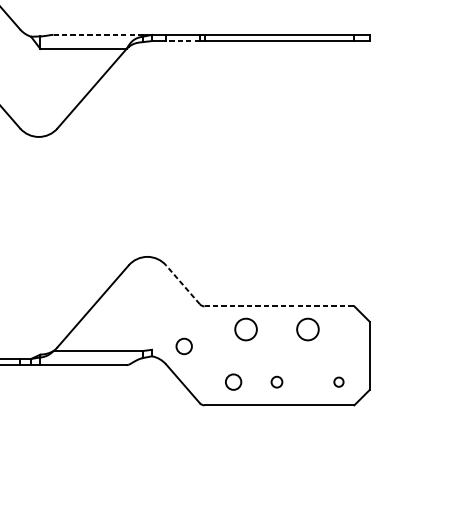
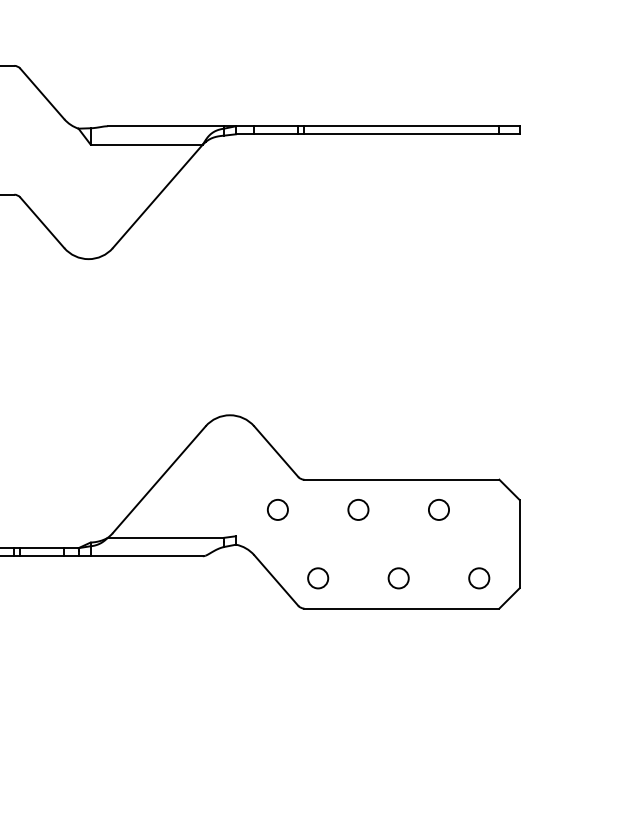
line: (98, 35) -> (166, 126), dashed -> solid
line: (183, 41) -> (276, 134), dashed -> solid
line: (183, 284) -> (276, 451), dashed -> solid
line: (279, 306) -> (401, 479), dashed -> solid
circle: (246, 329) -> (358, 509), size x0.71
circle: (307, 329) -> (438, 509), size x0.71
circle: (183, 346) -> (277, 509), moved
circle: (233, 382) -> (318, 578), moved
circle: (276, 382) -> (398, 578), size x1.43
circle: (339, 382) -> (479, 578), size x1.67

